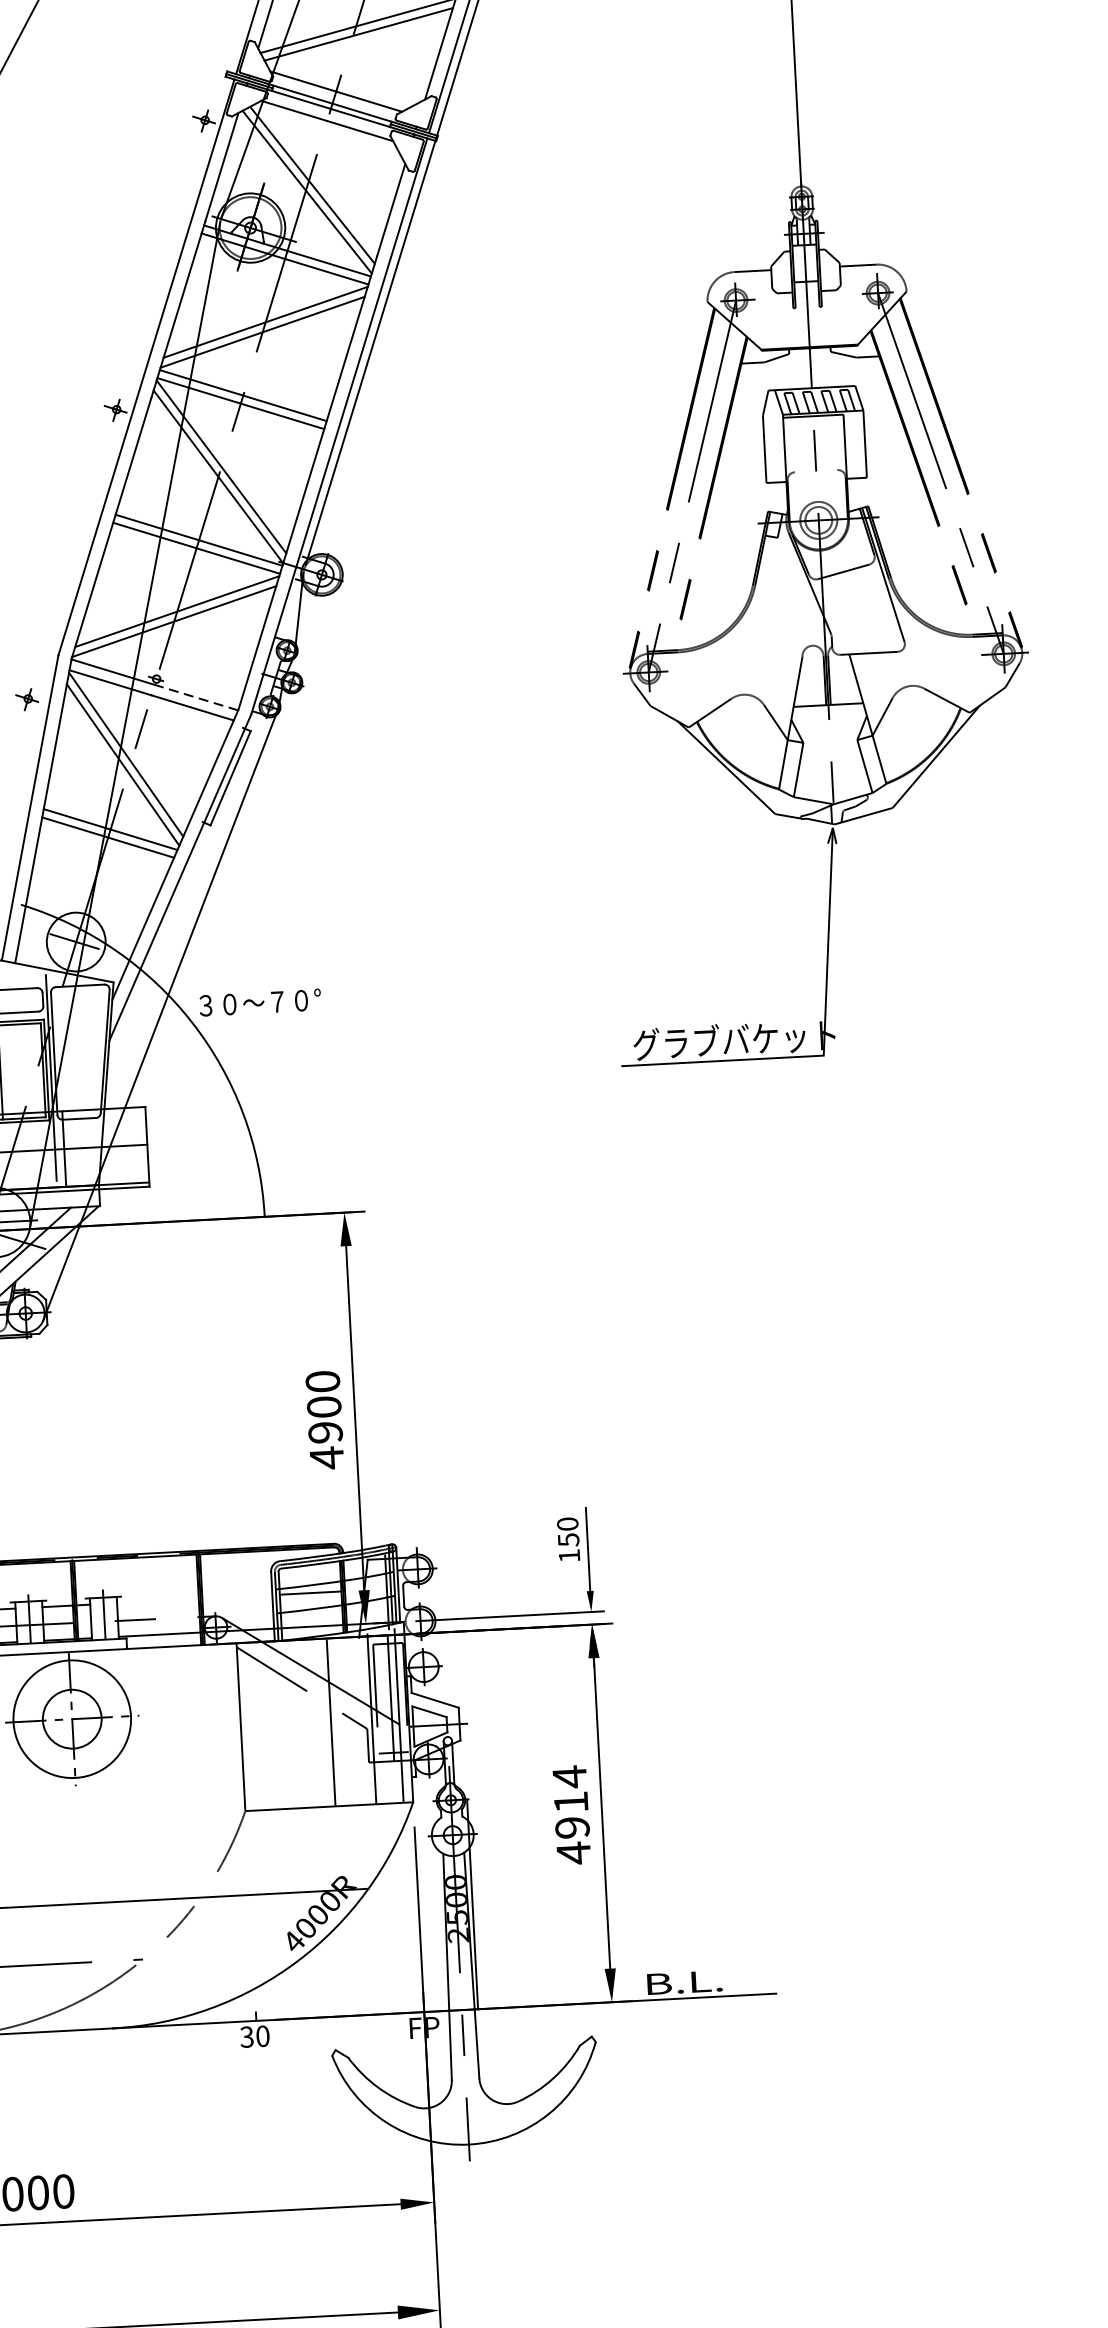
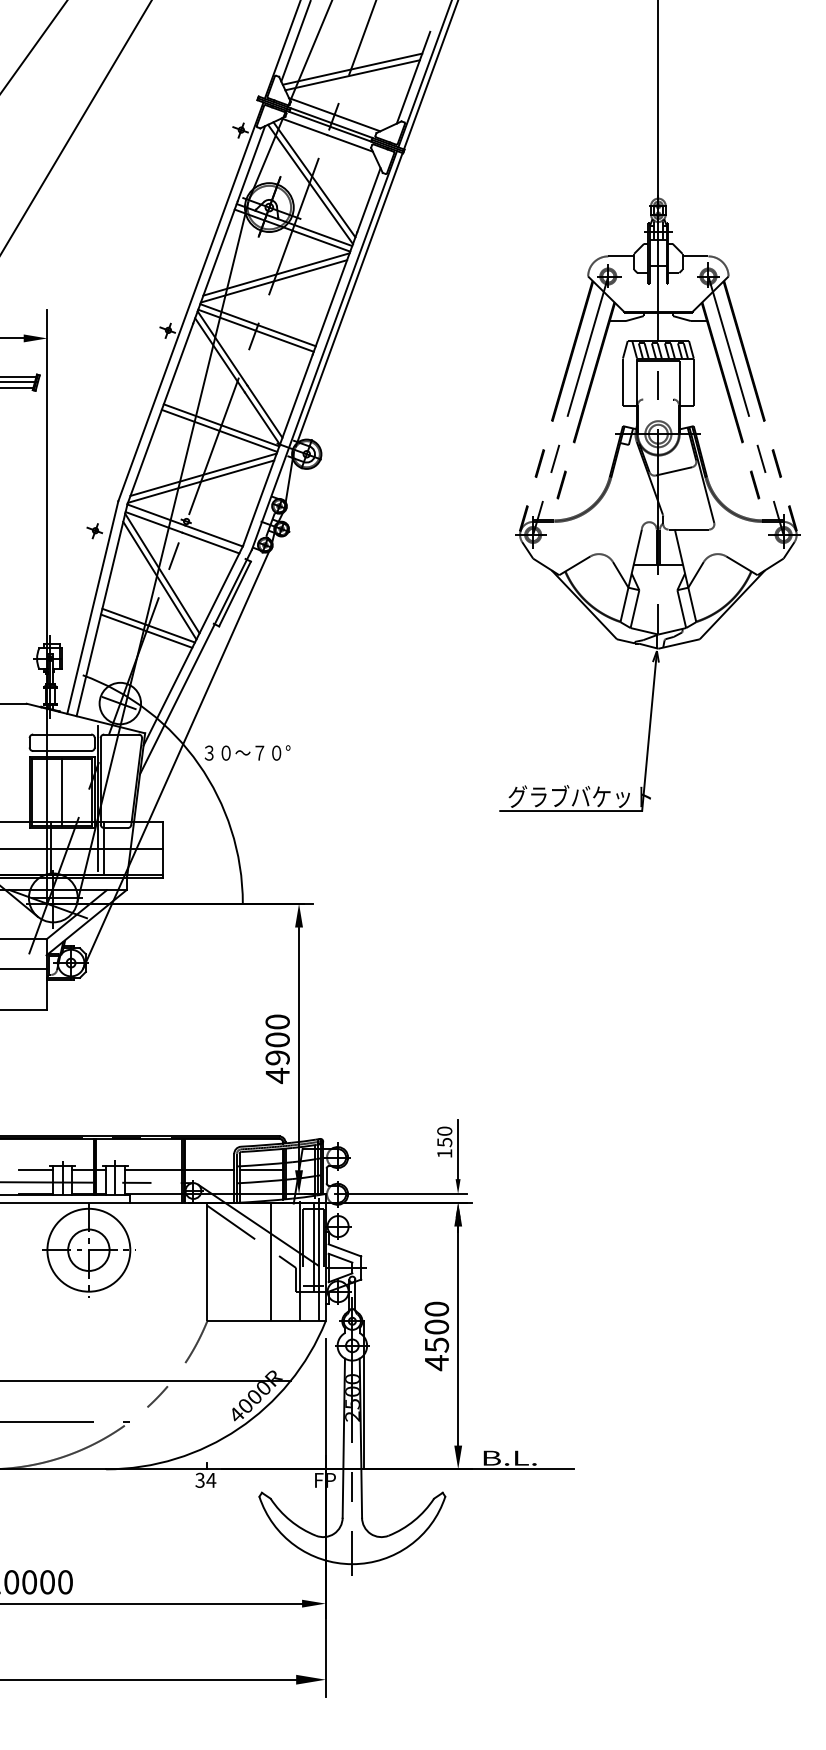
line: (195, 698) -> (213, 536), dashed -> solid
line: (194, 1599) -> (179, 1170), added
text: (570, 1801) -> (436, 1326), 4914 -> 4500
text: (263, 2035) -> (211, 1479), 30 -> 34

